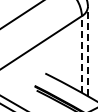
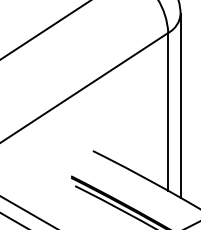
line: (87, 51) -> (179, 105), dashed -> solid
line: (81, 54) -> (167, 111), dashed -> solid

